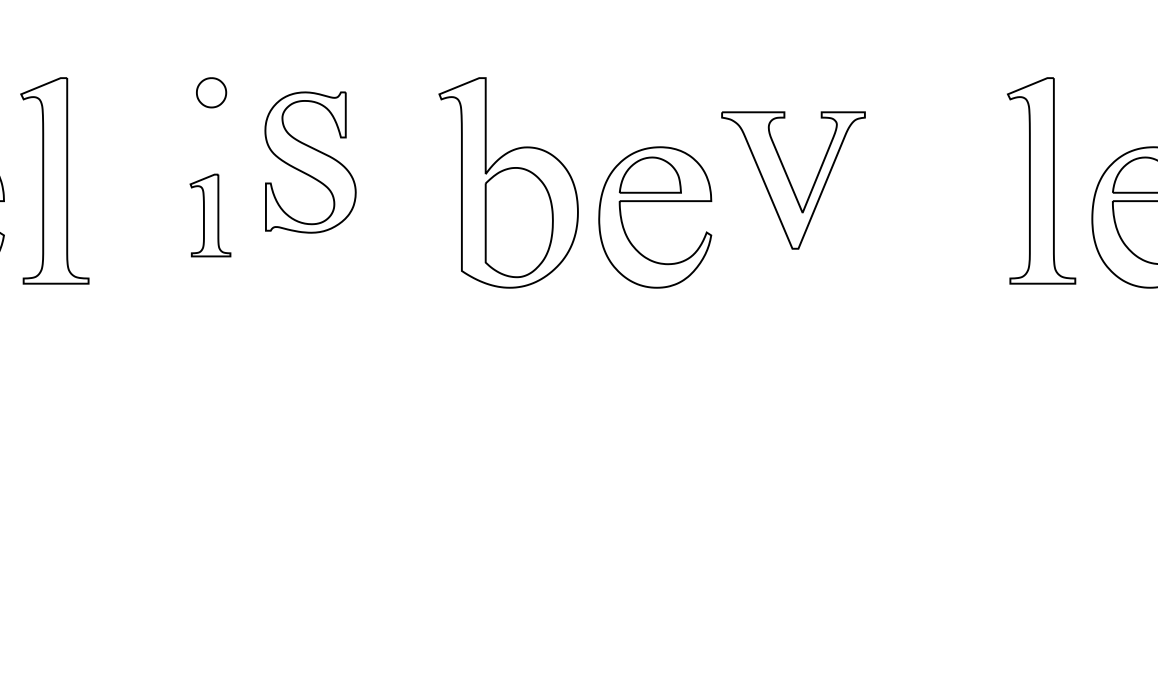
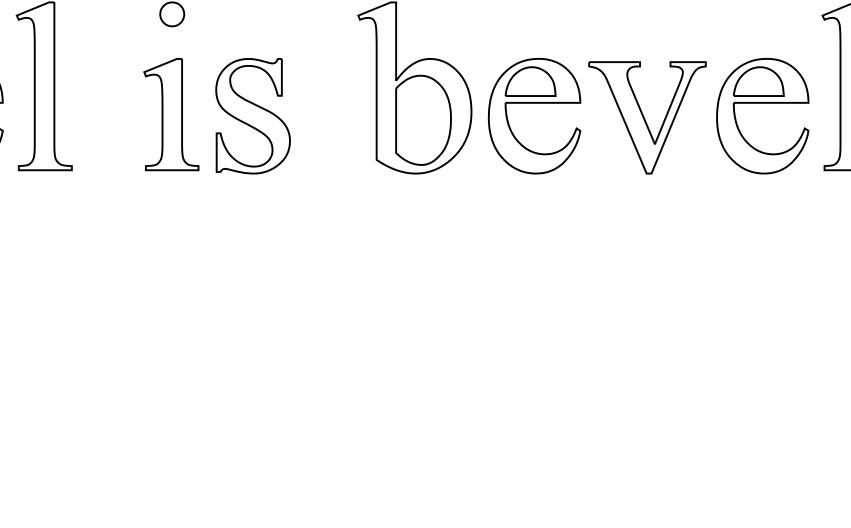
part: (310, 162) -> (253, 116), moved
part: (793, 180) -> (647, 117), moved
part: (934, 201) -> (762, 103), added
part: (210, 215) -> (171, 114), size x1.67

